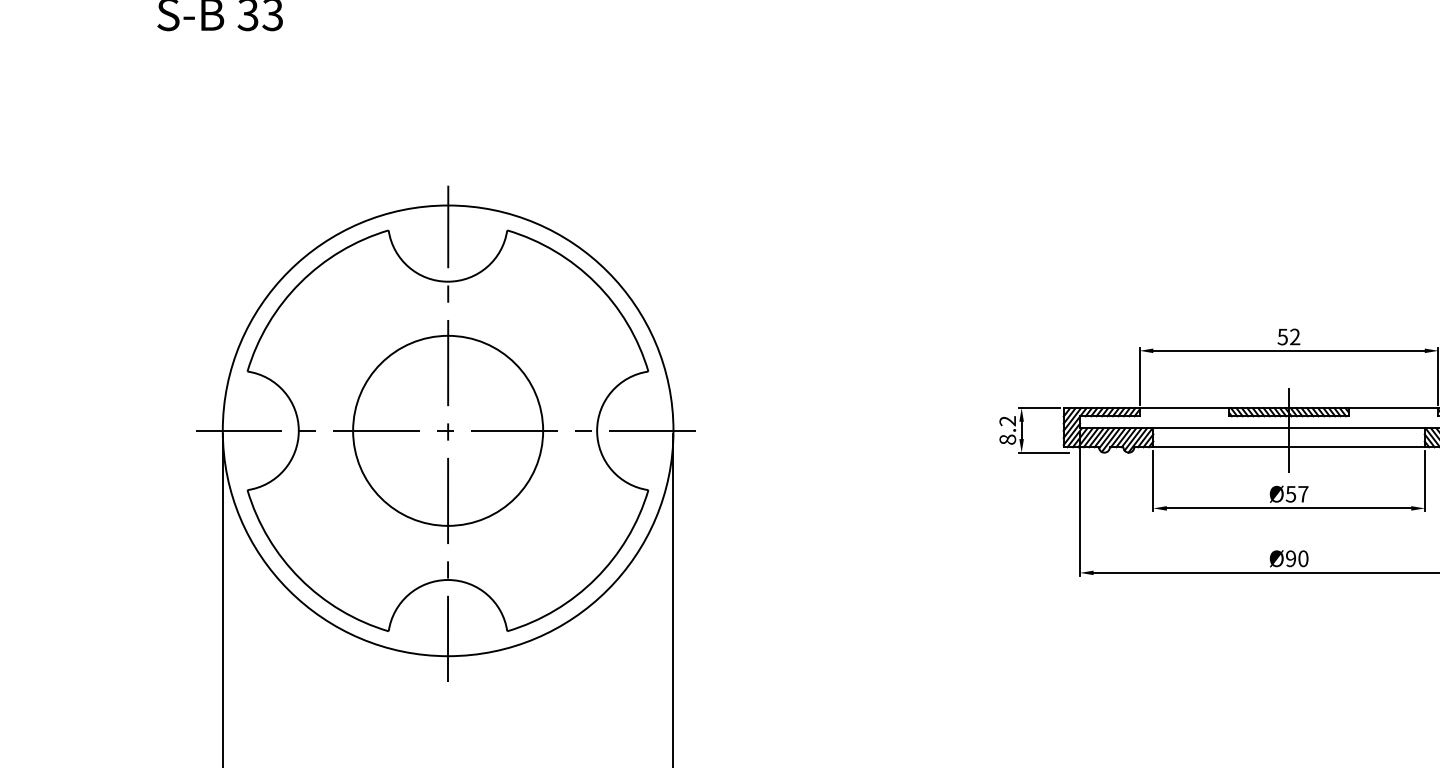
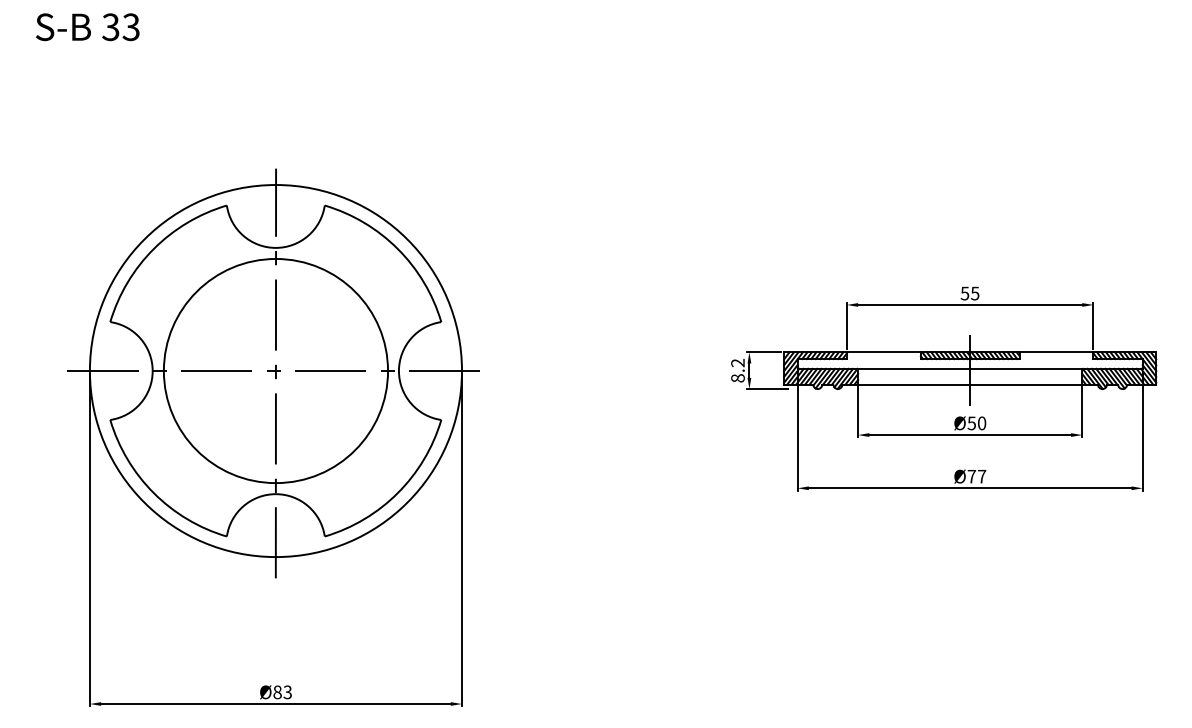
text: (1295, 336) -> (975, 293), 52 -> 55
circle: (447, 430) -> (275, 370), size x1.43
text: (1303, 494) -> (982, 423), Ø57 -> Ø50
text: (1296, 558) -> (976, 476), Ø90 -> Ø77

